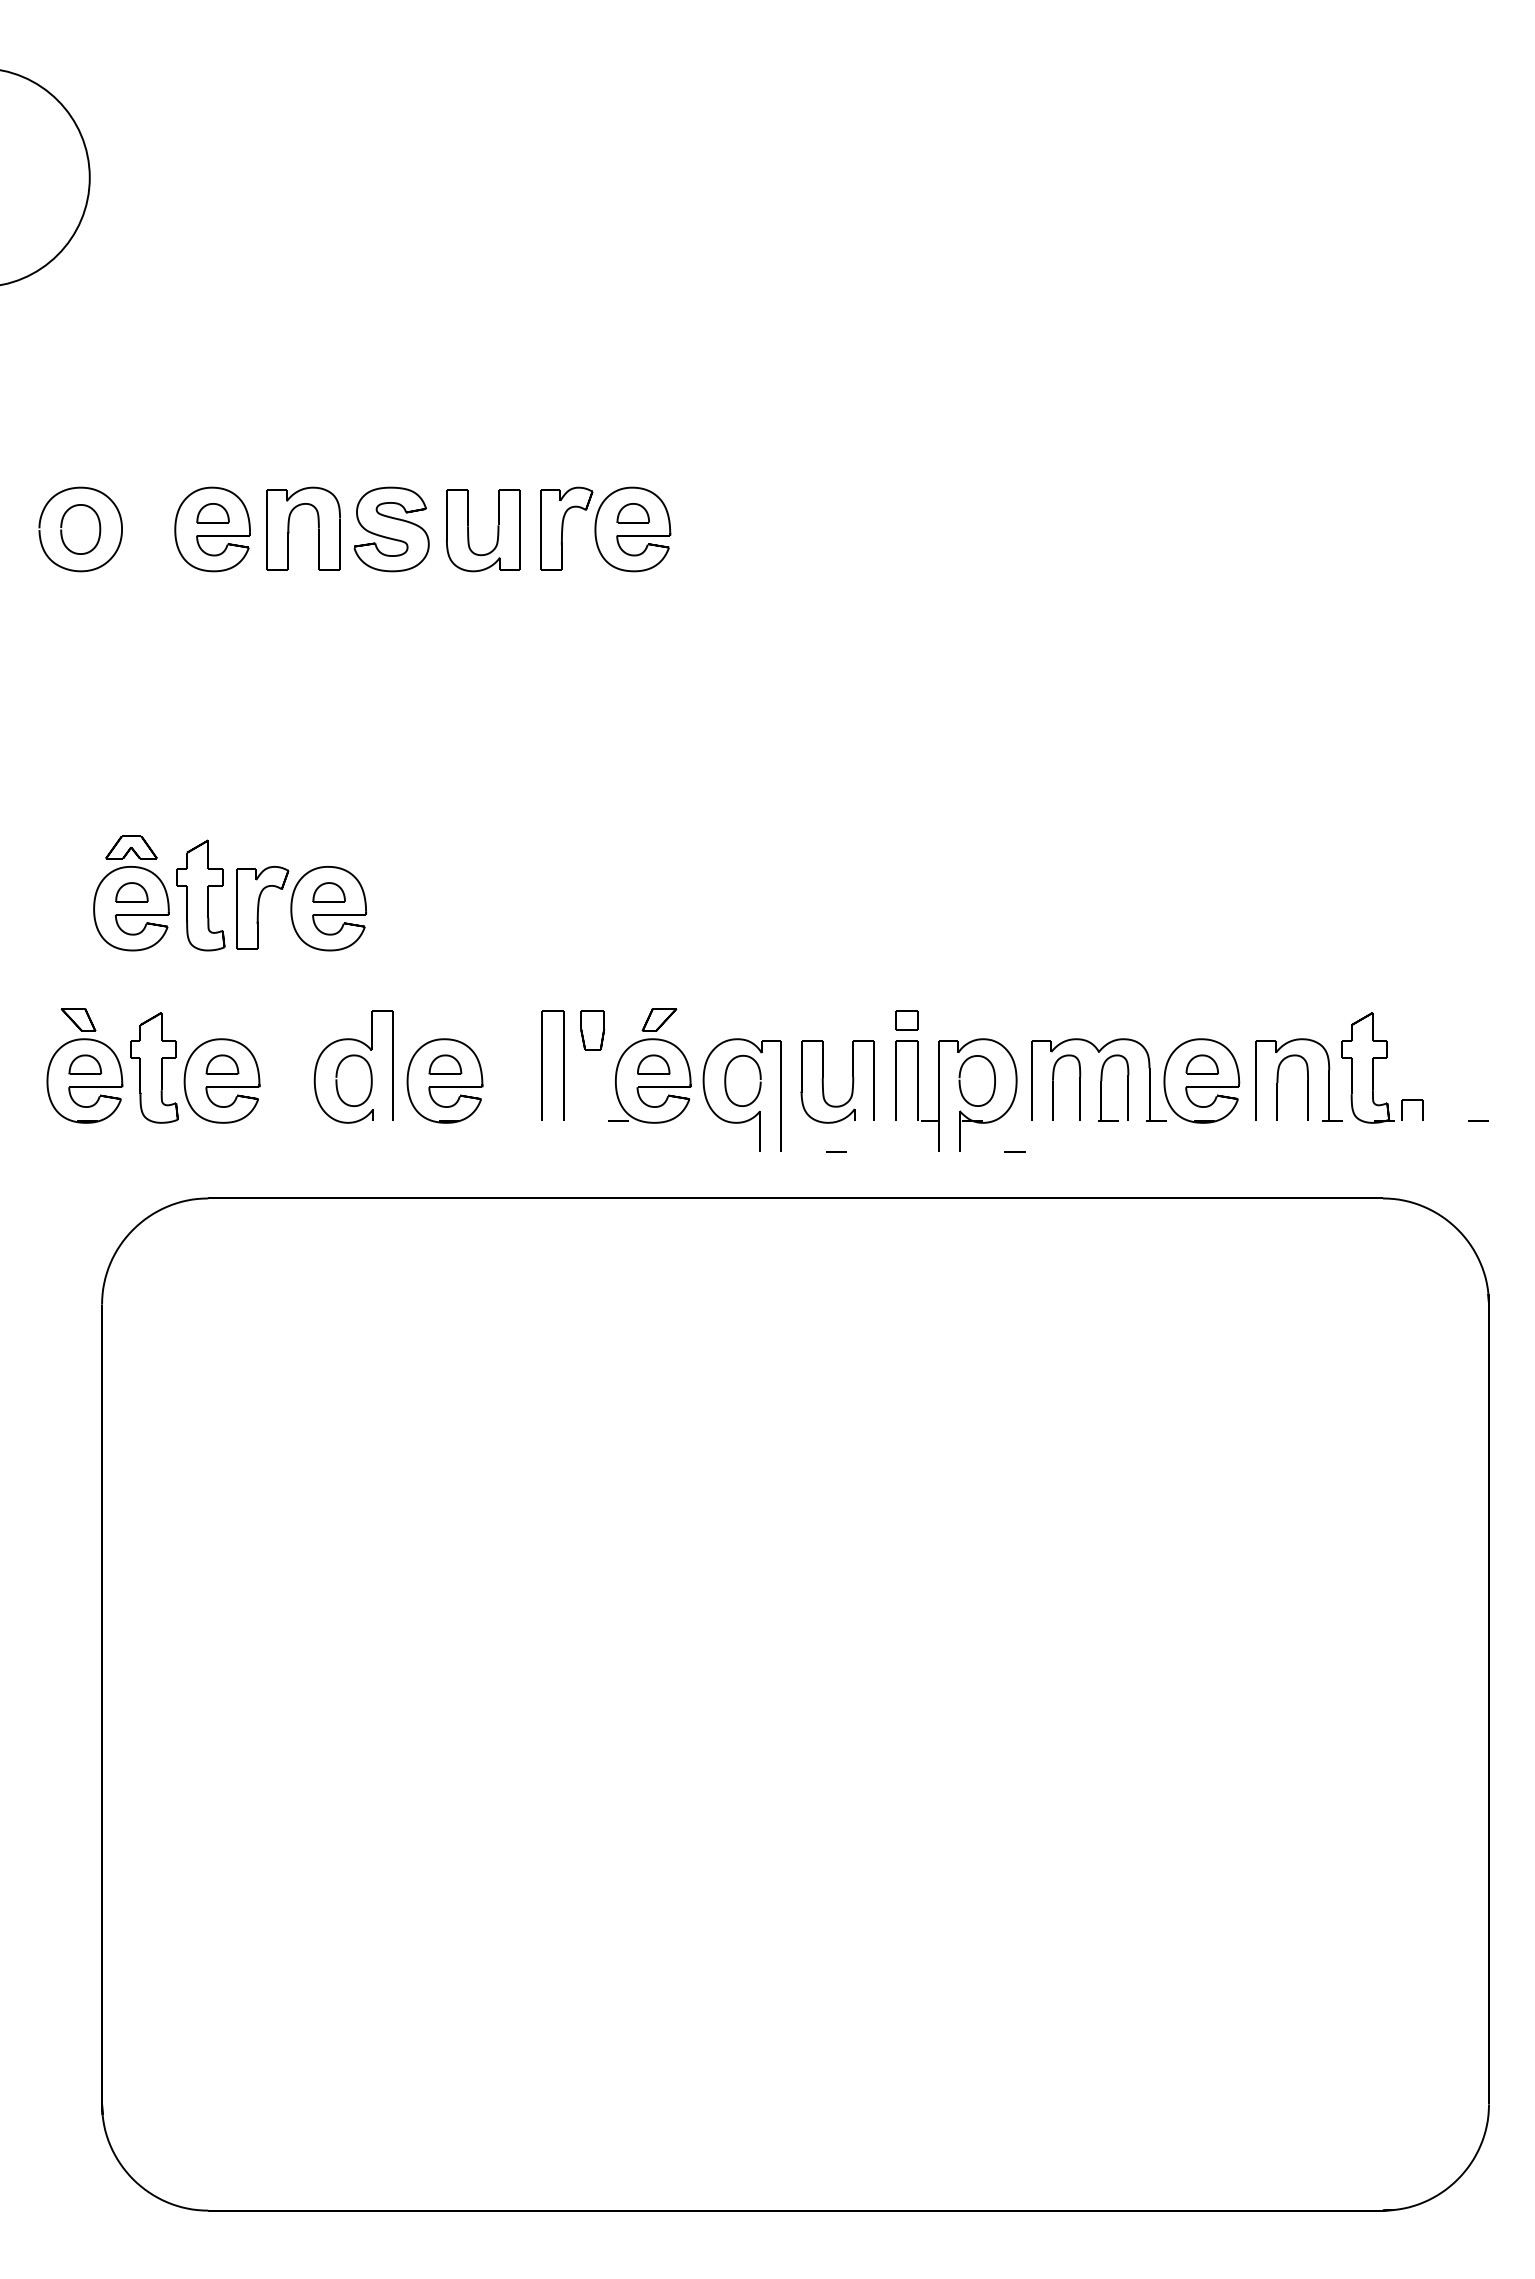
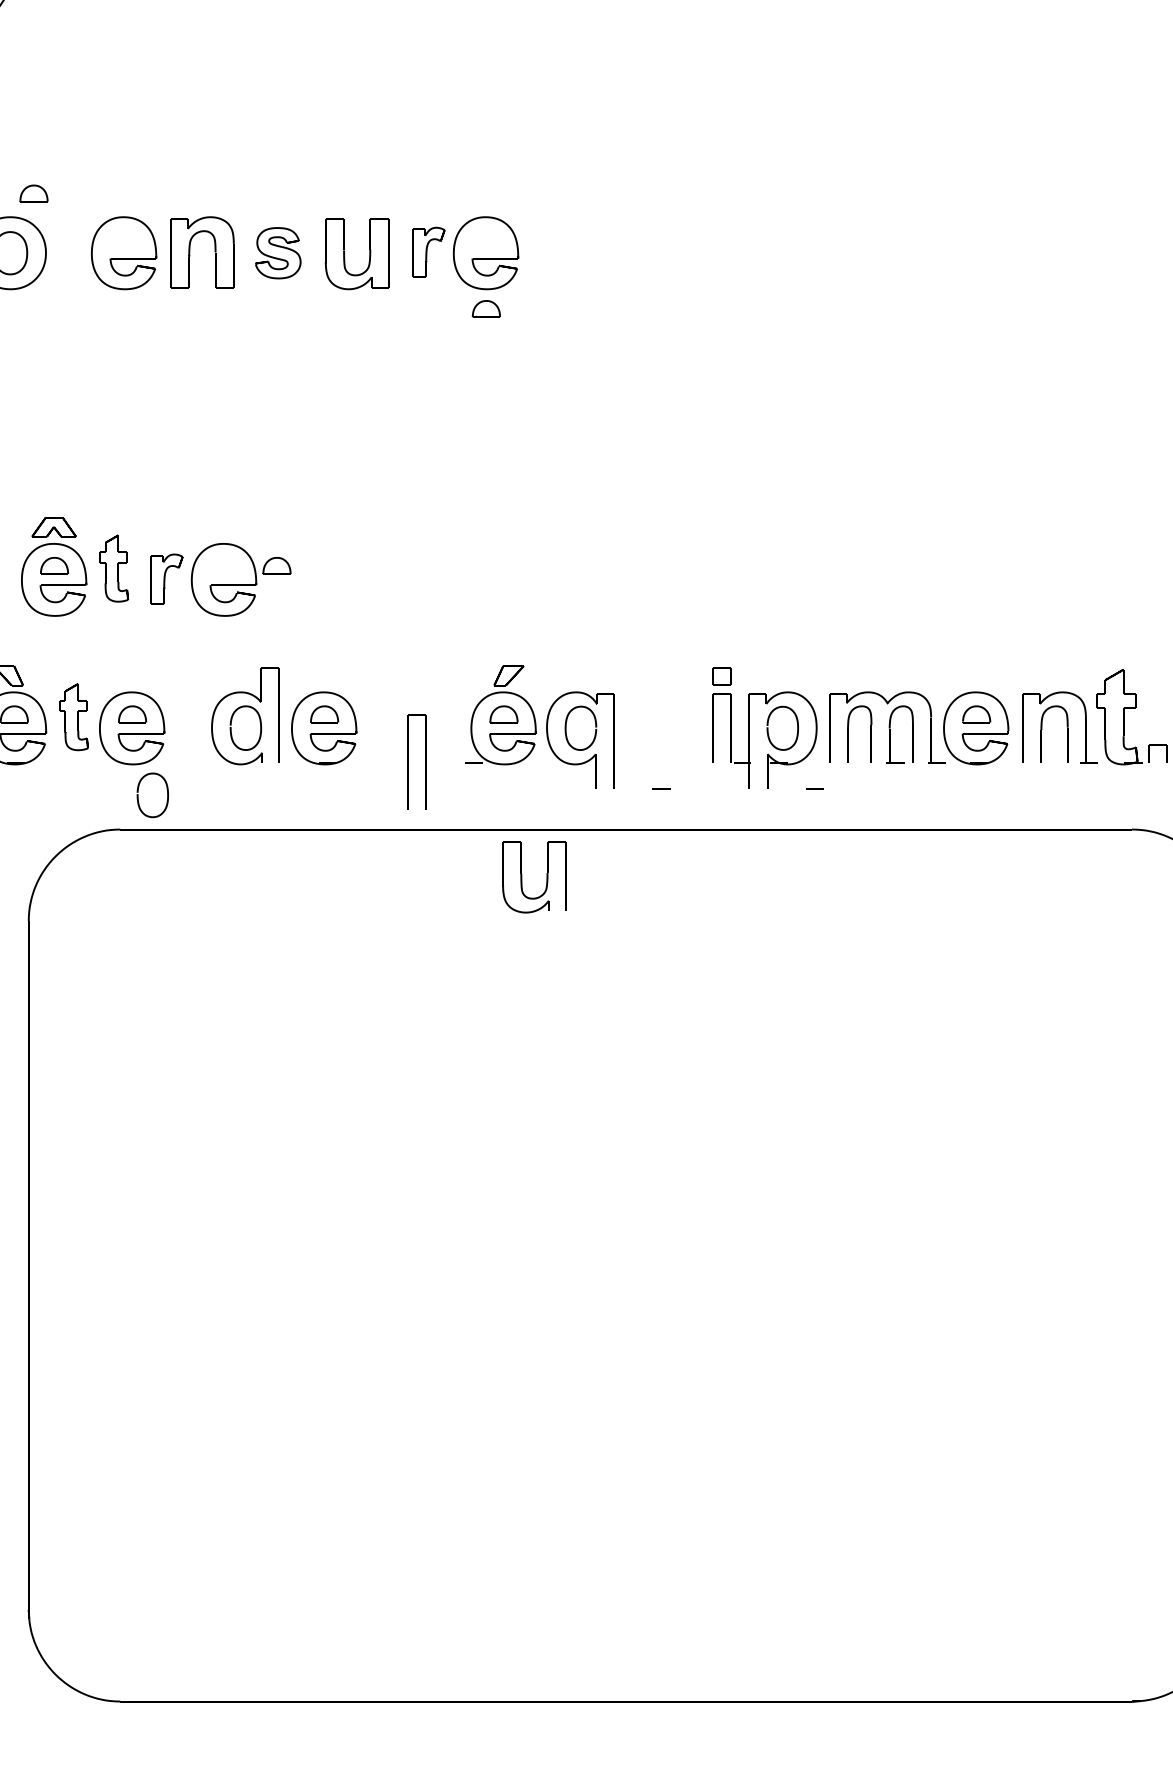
part: (212, 513) -> (33, 193), moved
part: (632, 513) -> (485, 309), moved
part: (566, 528) -> (428, 252), size x0.7
part: (391, 529) -> (278, 253), size x0.7
part: (328, 892) -> (276, 565), moved
part: (200, 895) -> (113, 568), size x0.7
part: (262, 907) -> (166, 578), size x0.7
part: (592, 1030) -> (451, 684), removed
part: (542, 1065) -> (408, 762), moved
part: (154, 1067) -> (73, 716), size x0.7
part: (823, 1081) -> (521, 876), moved
curve: (229, 1158) -> (138, 795), added

